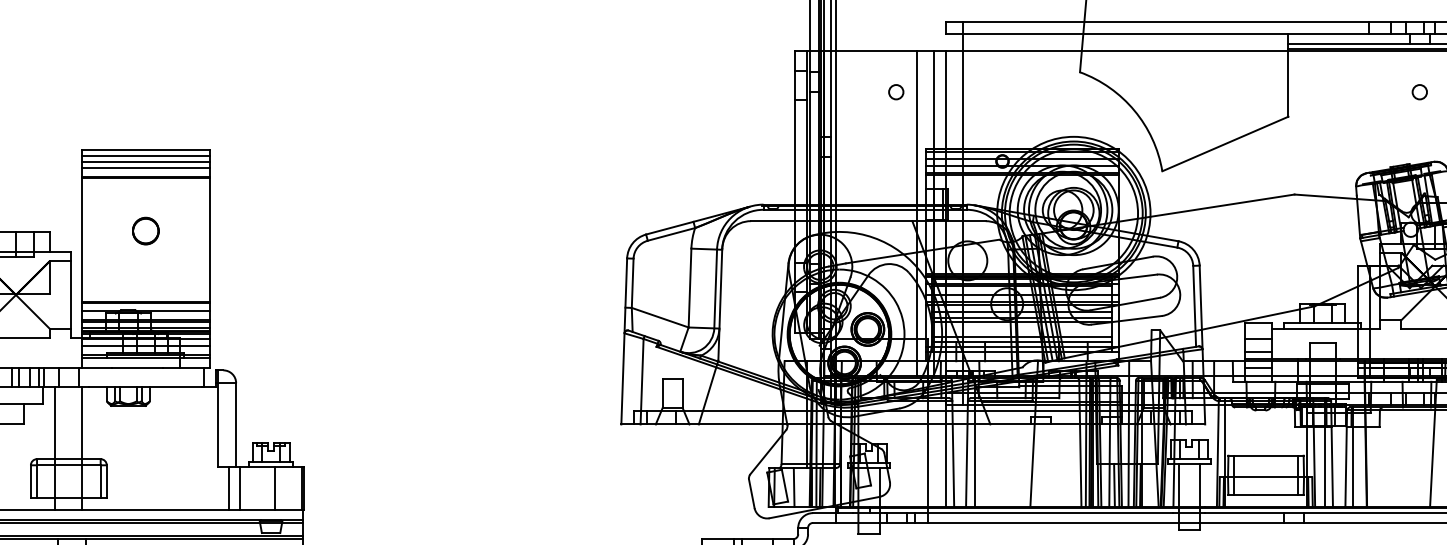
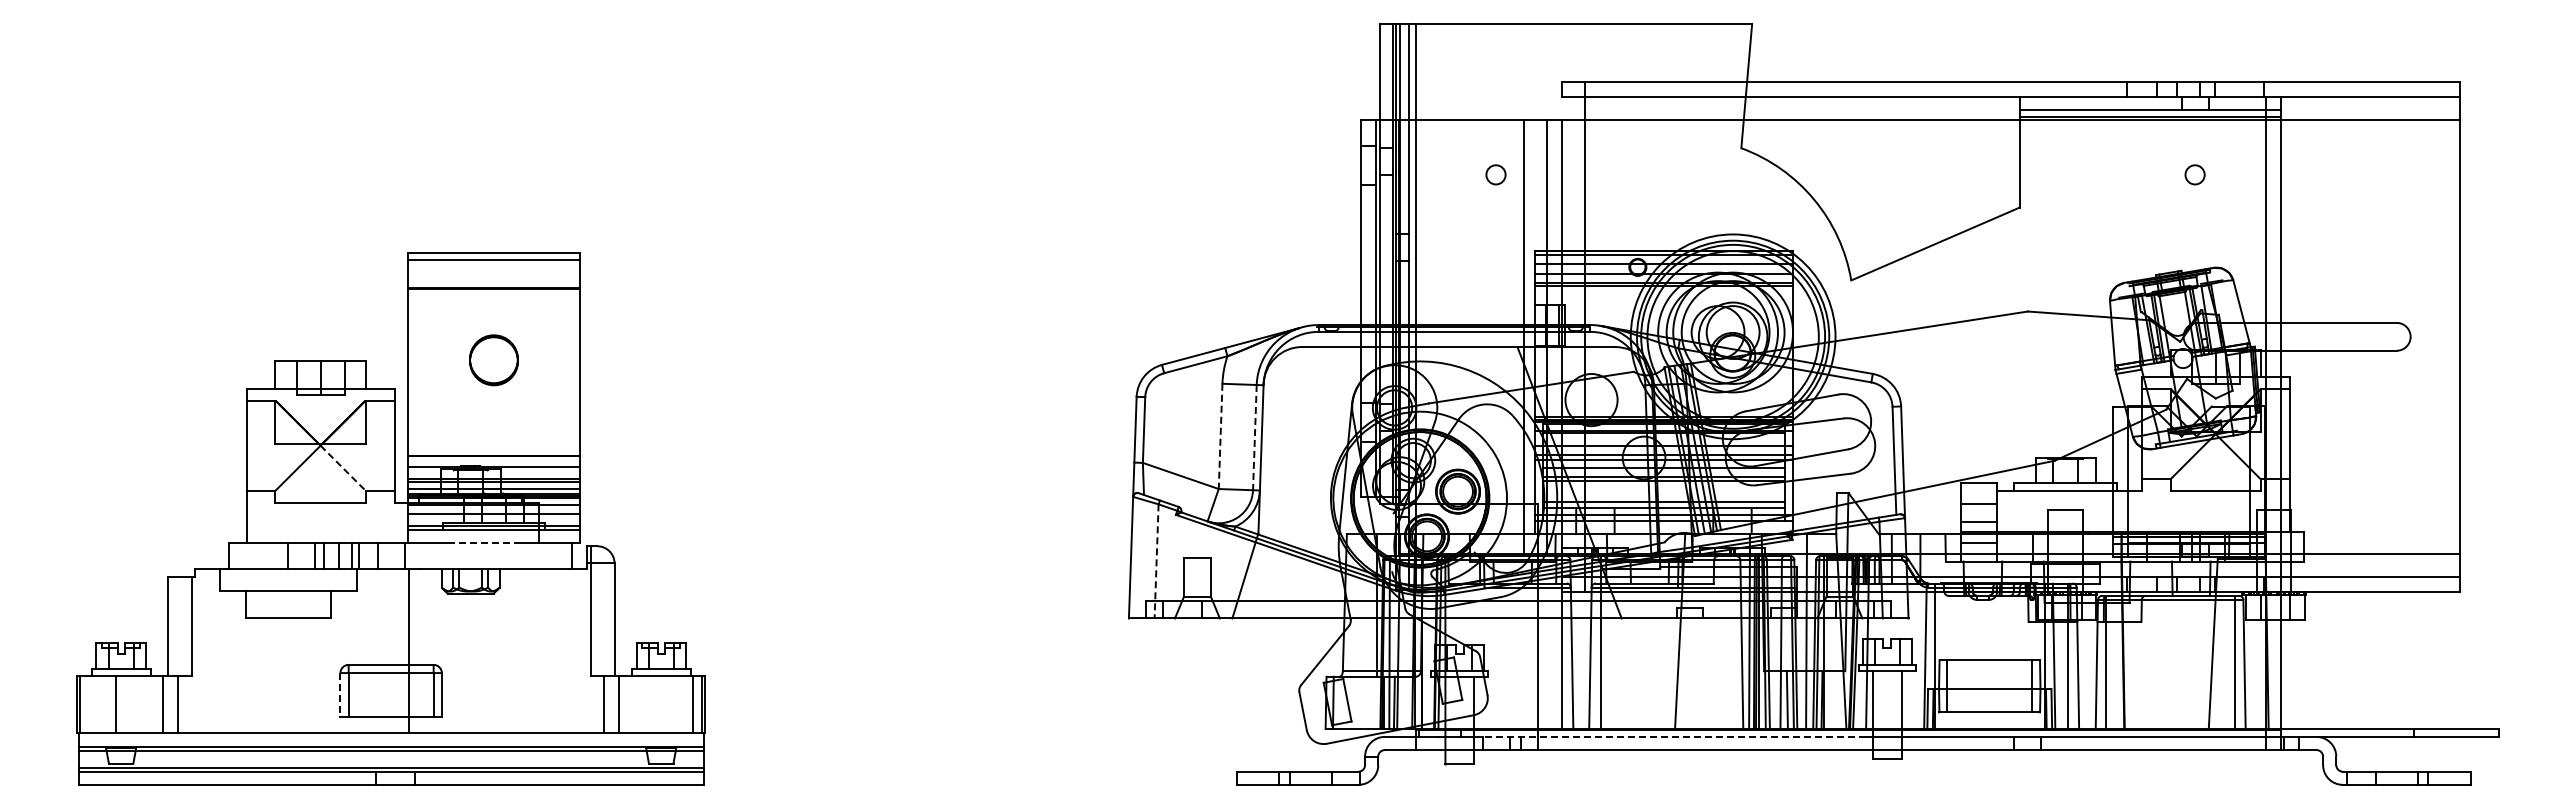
line: (145, 162) -> (493, 268), removed
line: (145, 167) -> (493, 275), removed
part: (145, 231) -> (493, 360), size x1.4
line: (689, 288) -> (1220, 436), solid -> dashed
line: (715, 288) -> (1254, 437), solid -> dashed
line: (33, 312) -> (343, 468), solid -> dashed
line: (137, 368) -> (482, 543), solid -> dashed
line: (642, 381) -> (1156, 561), solid -> dashed
line: (55, 448) -> (373, 650), removed
line: (30, 481) -> (340, 694), solid -> dashed
line: (794, 487) -> (1359, 702), removed
line: (275, 488) -> (692, 704), moved
line: (1029, 512) -> (1673, 736), solid -> dashed

